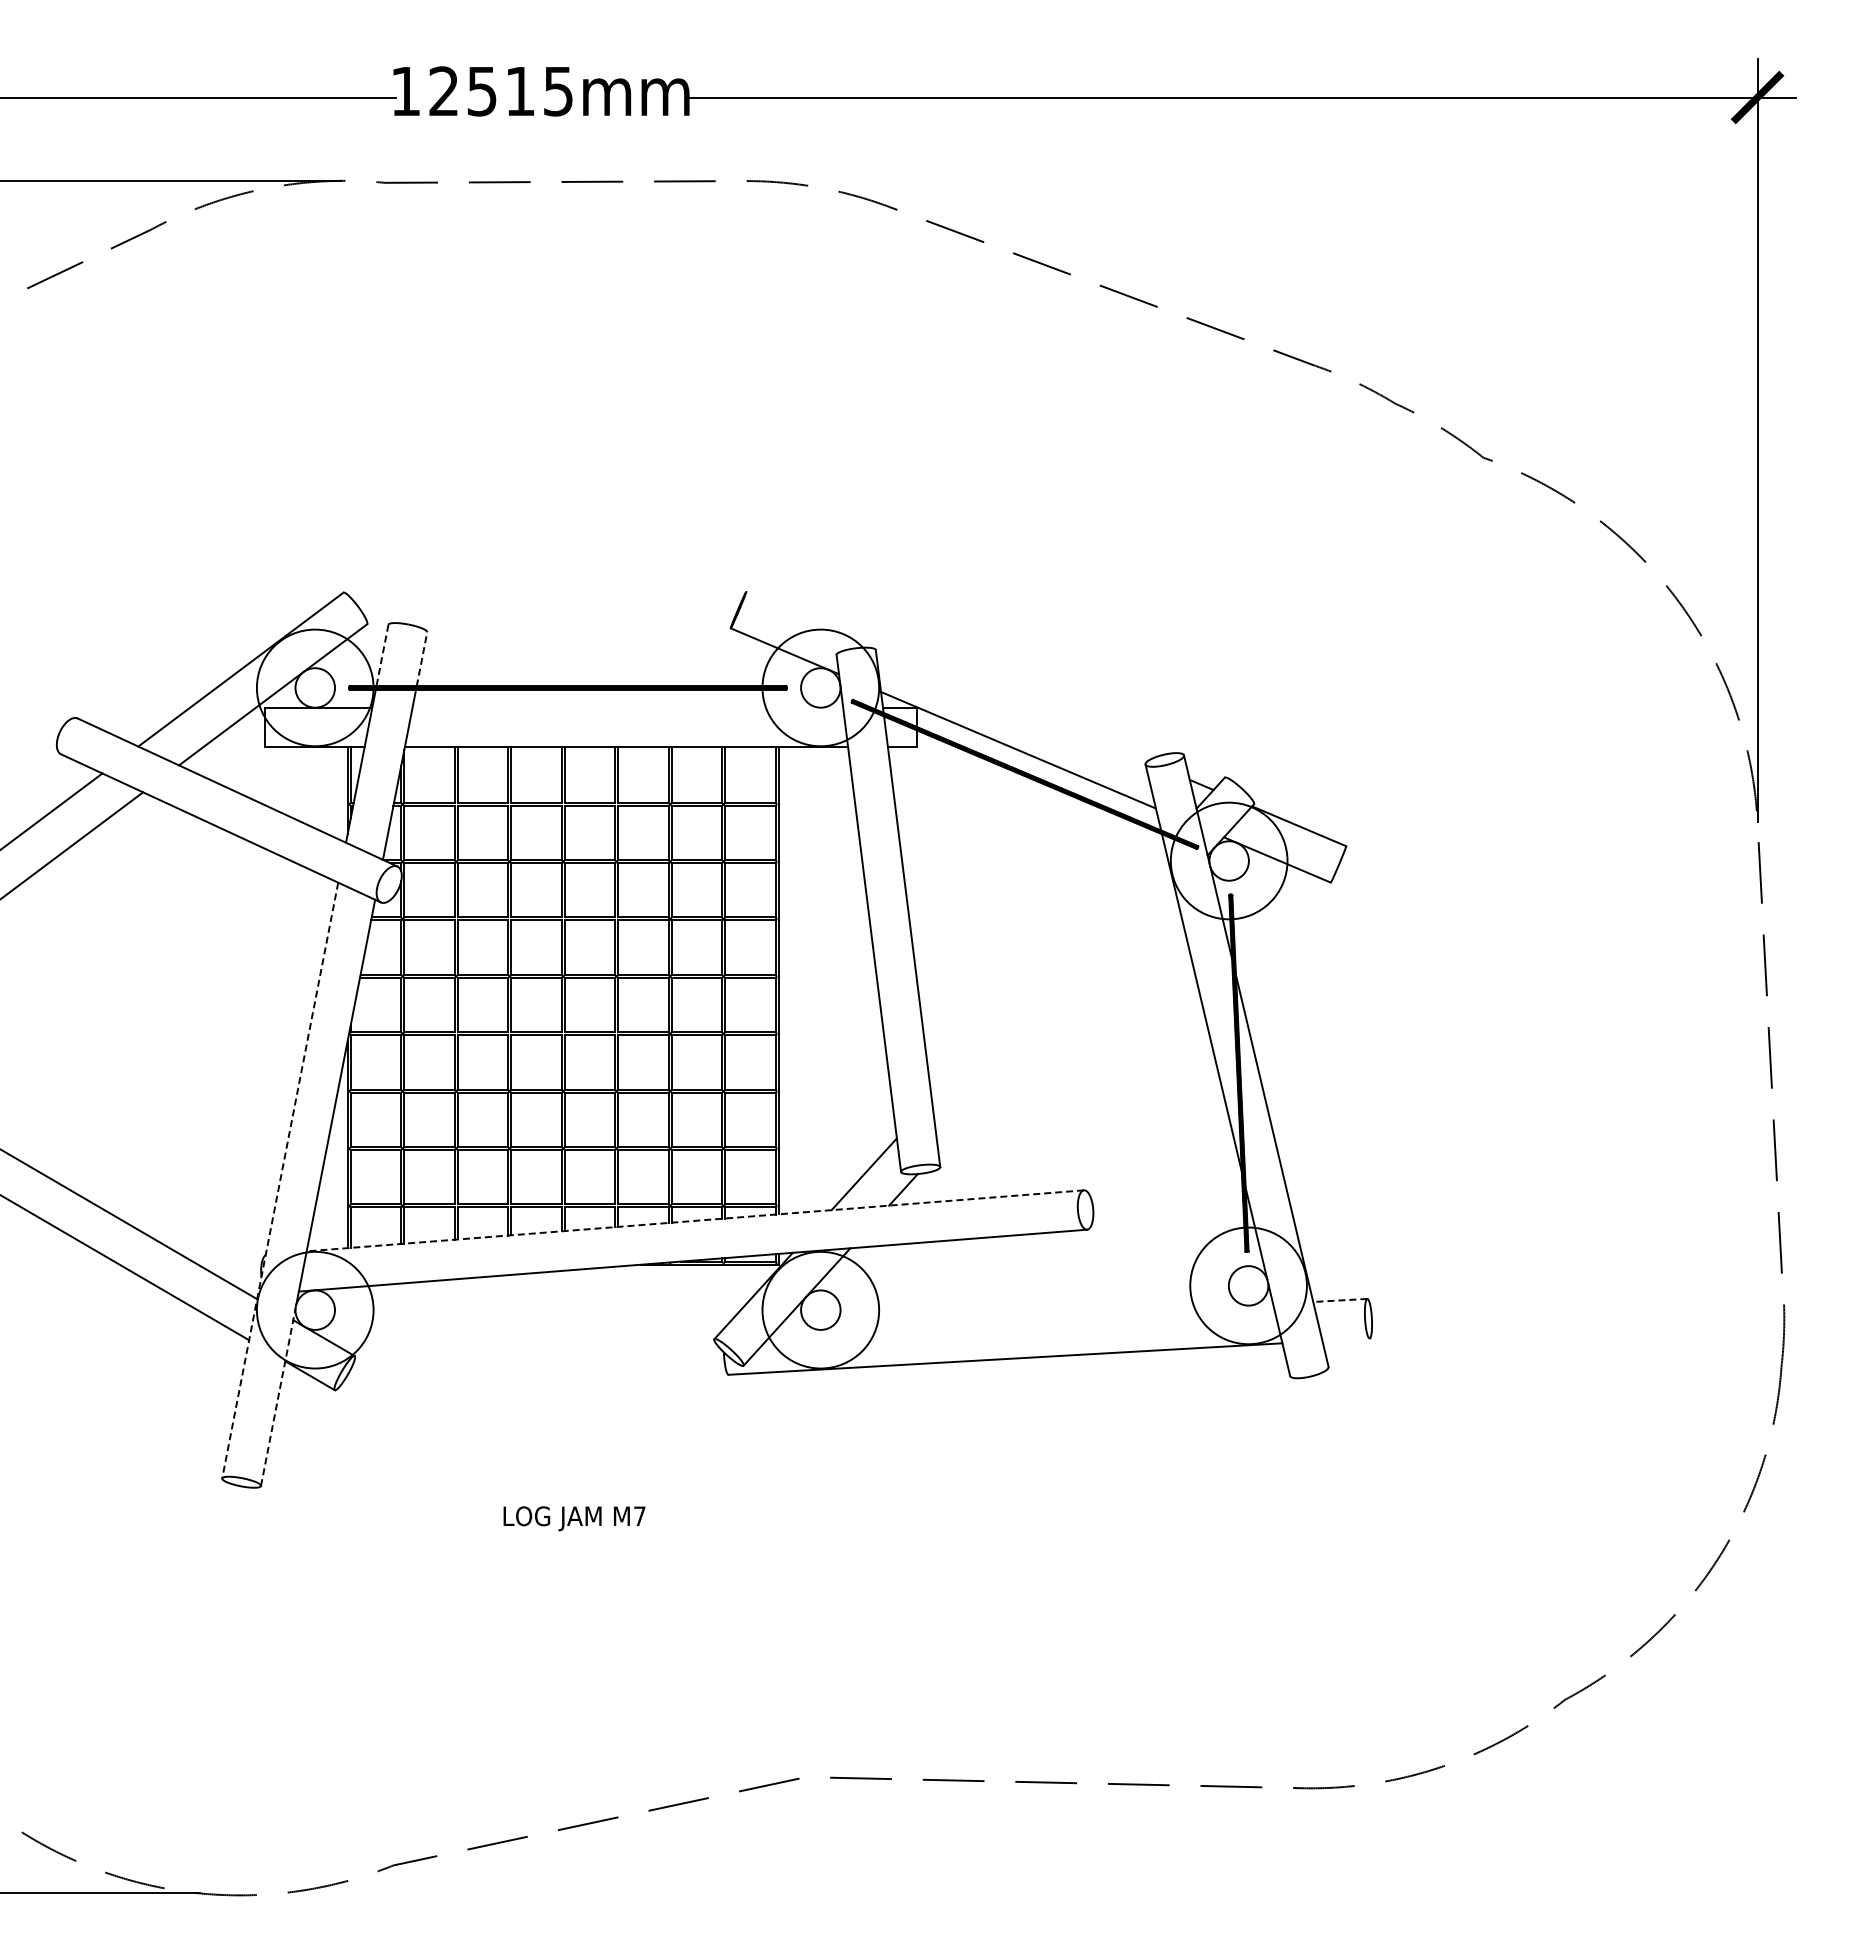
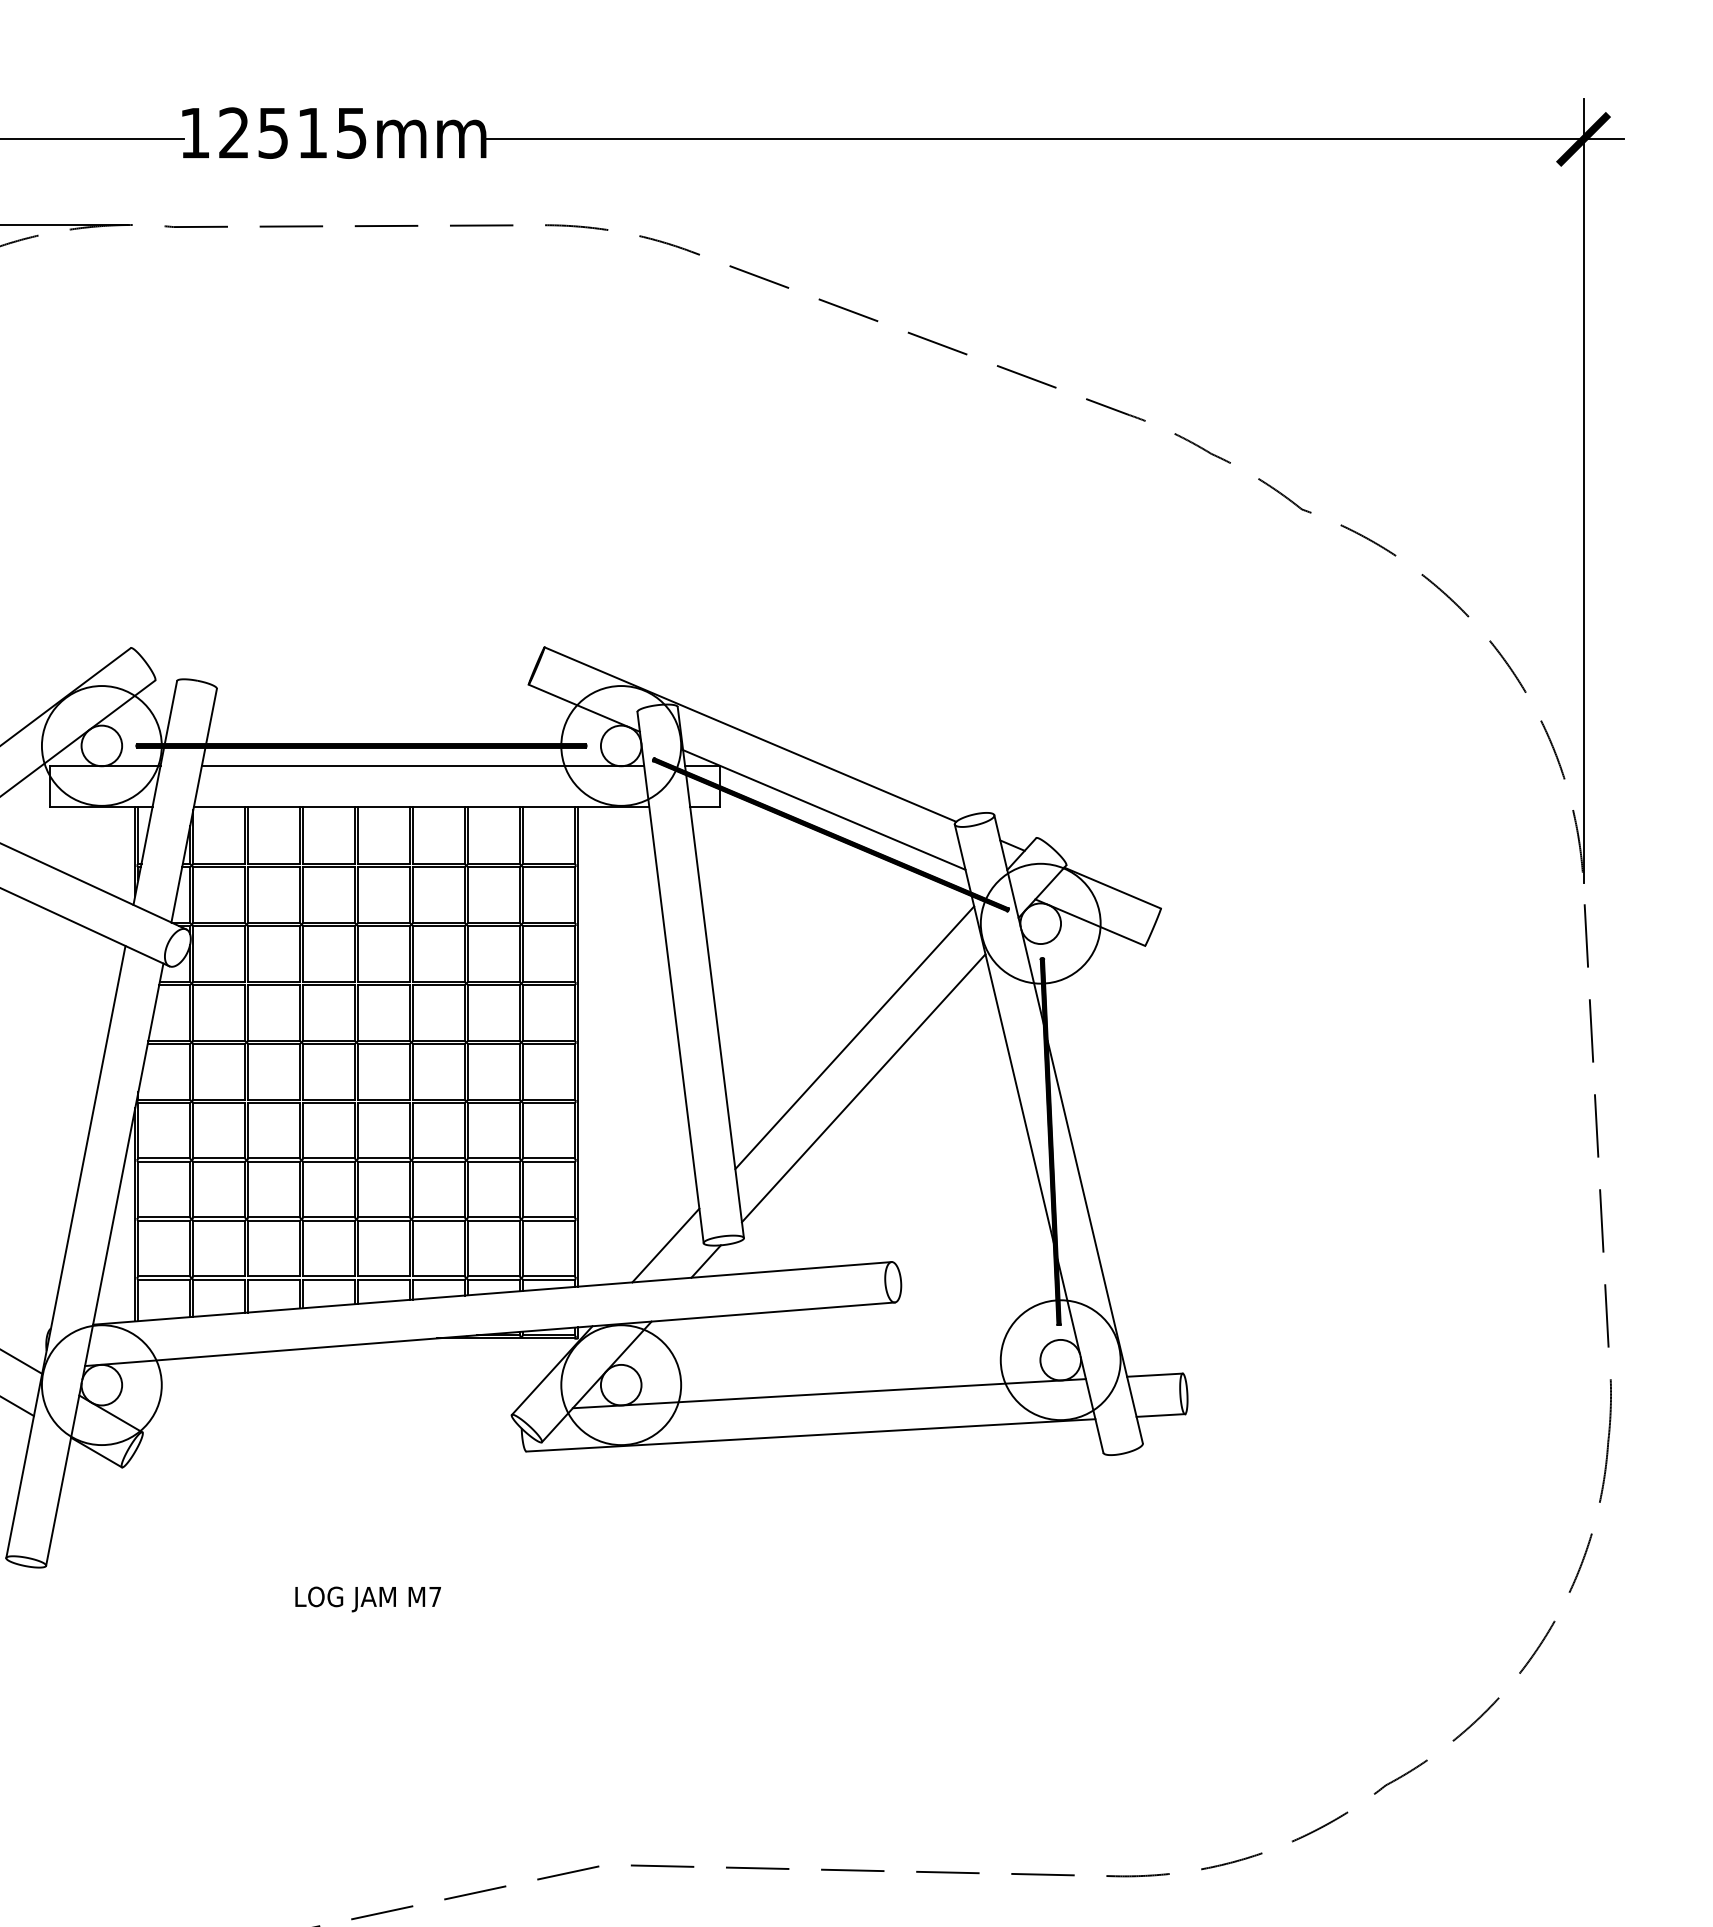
line: (382, 656) -> (170, 713), dashed -> solid
line: (421, 659) -> (211, 716), dashed -> solid
line: (946, 676) -> (750, 734), added
line: (627, 707) -> (422, 766), added
line: (1047, 971) -> (854, 1037), added
line: (1056, 1020) -> (863, 1087), added
line: (280, 1180) -> (66, 1251), dashed -> solid
line: (695, 1220) -> (492, 1293), dashed -> solid
line: (1339, 1300) -> (1154, 1375), dashed -> solid
line: (1023, 1318) -> (829, 1393), added
line: (1345, 1339) -> (1160, 1415), added
line: (278, 1396) -> (64, 1473), dashed -> solid

